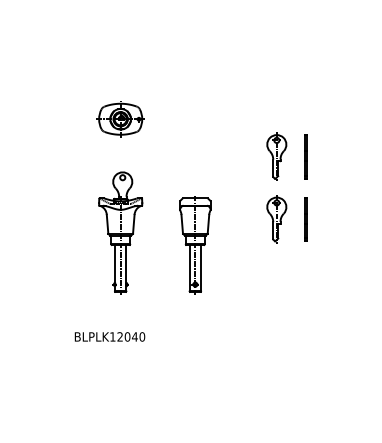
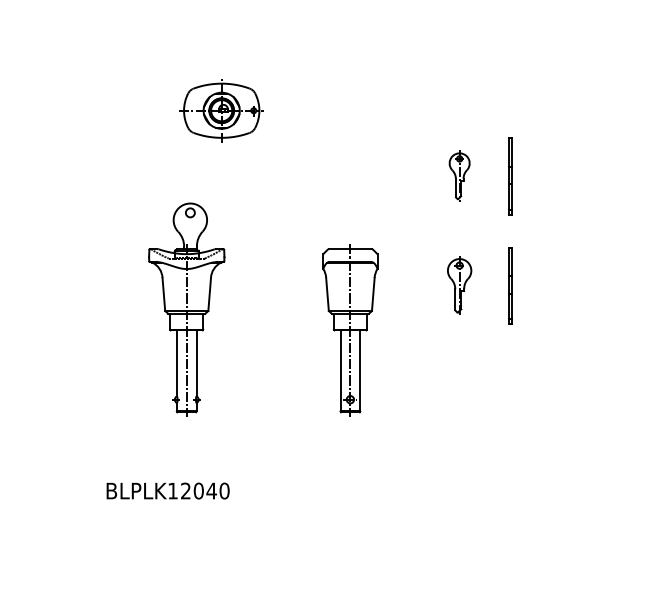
part: (120, 119) -> (221, 111), moved
part: (276, 156) -> (458, 175), size x0.6
part: (276, 219) -> (458, 285), size x0.7
part: (195, 245) -> (350, 331), moved

